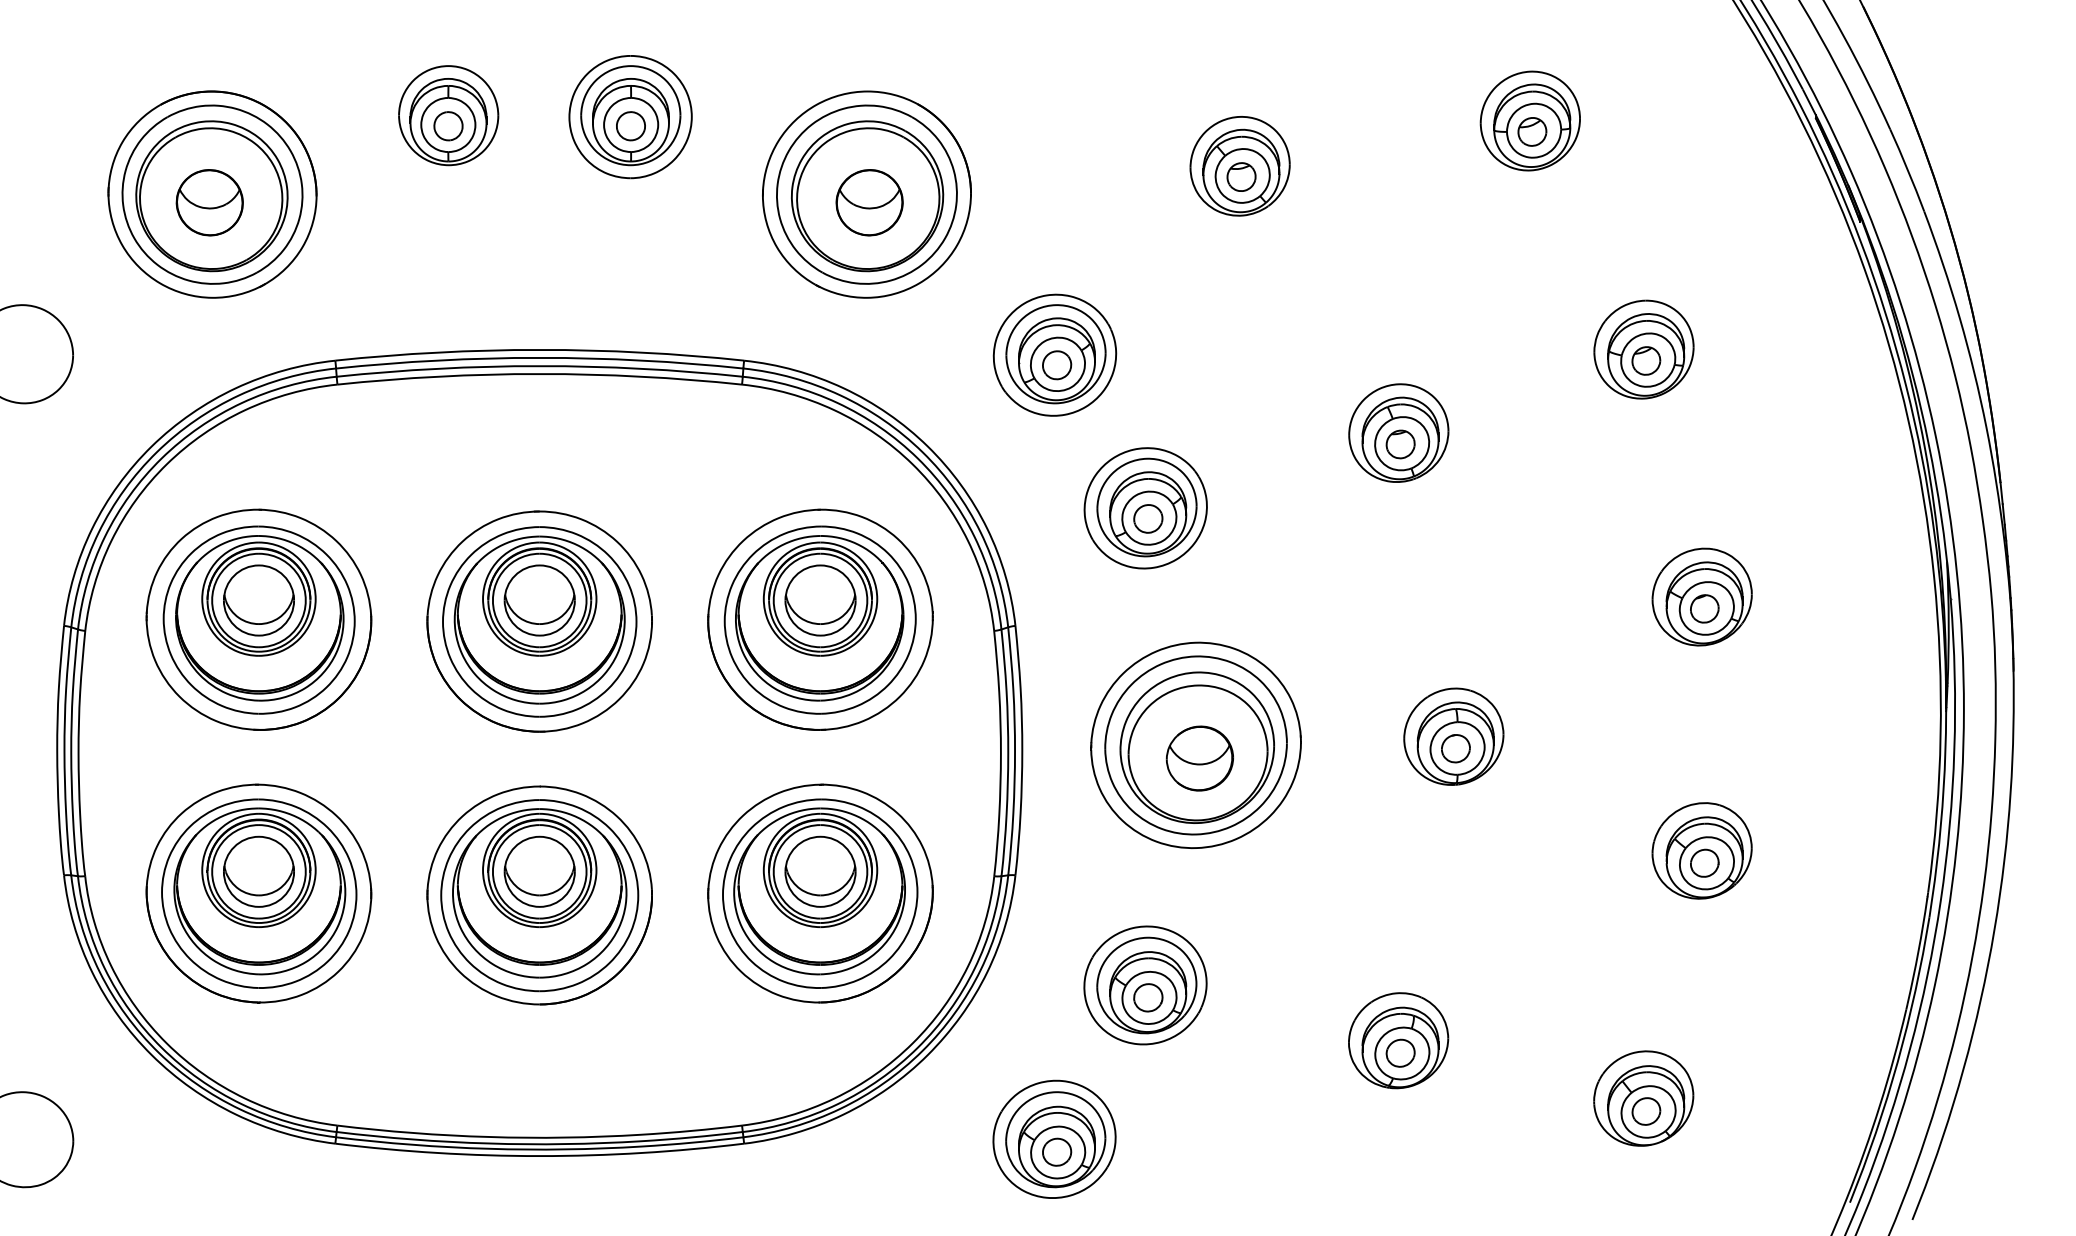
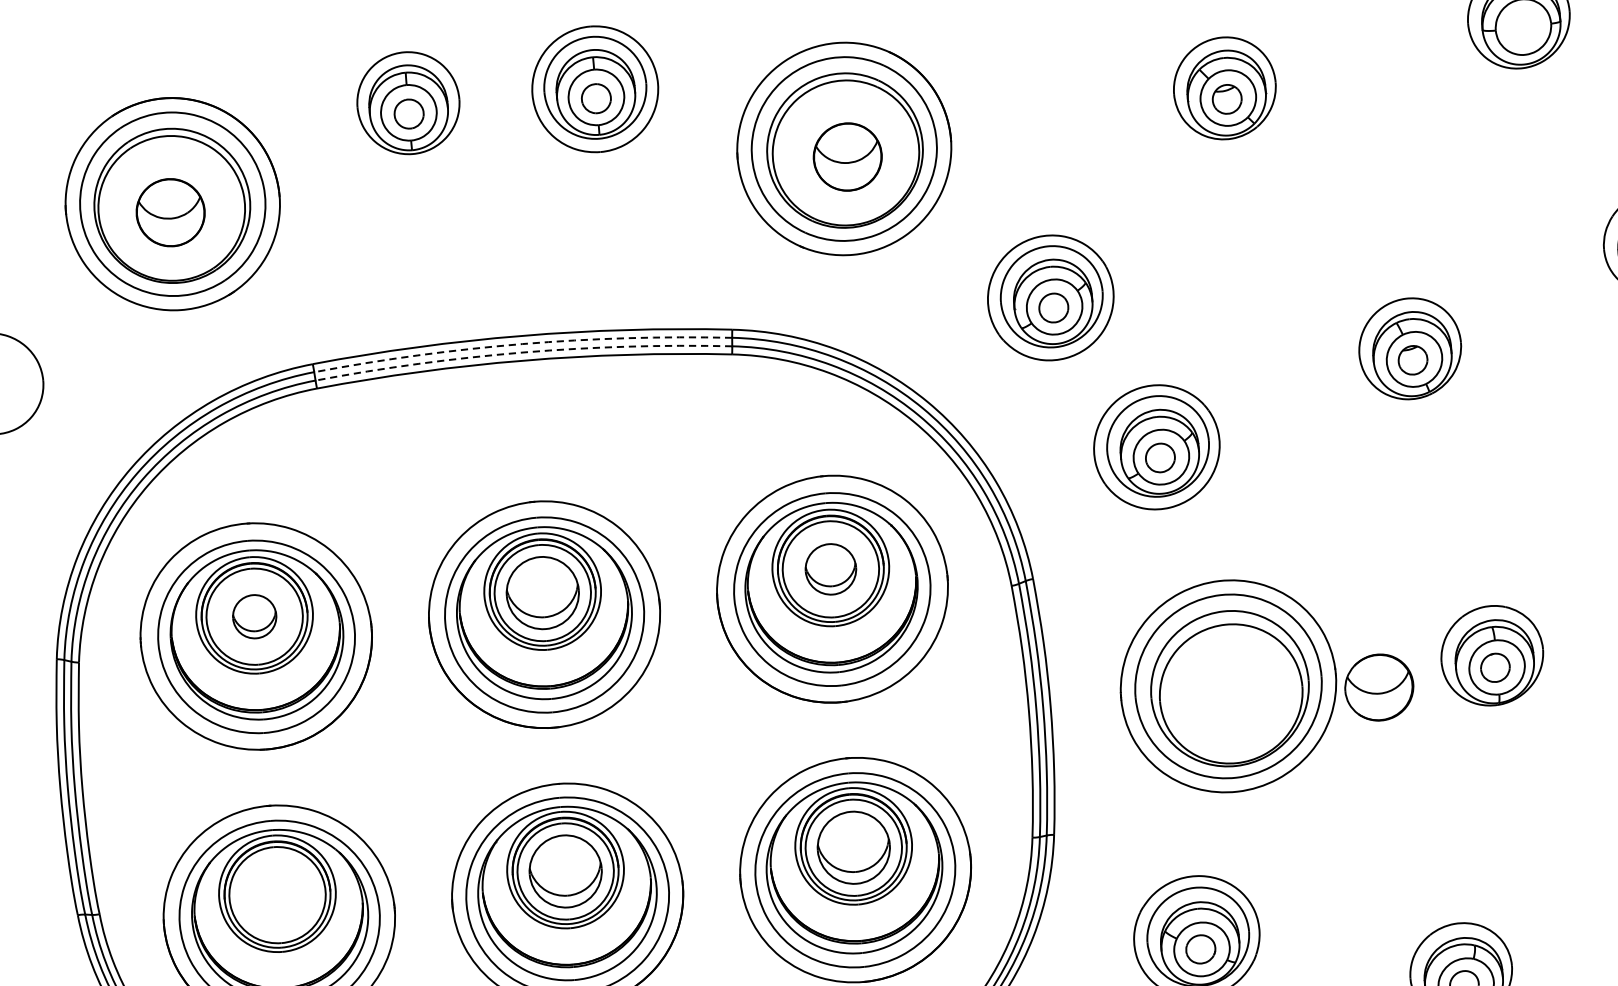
part: (1532, 131) -> (1521, 28), removed
arc: (539, 357) -> (522, 343), solid -> dashed
arc: (539, 366) -> (522, 352), solid -> dashed
part: (258, 600) -> (254, 616), size x0.6
part: (820, 600) -> (830, 569), size x0.7
part: (1199, 758) -> (1378, 687), moved
part: (258, 871) -> (277, 894), removed

